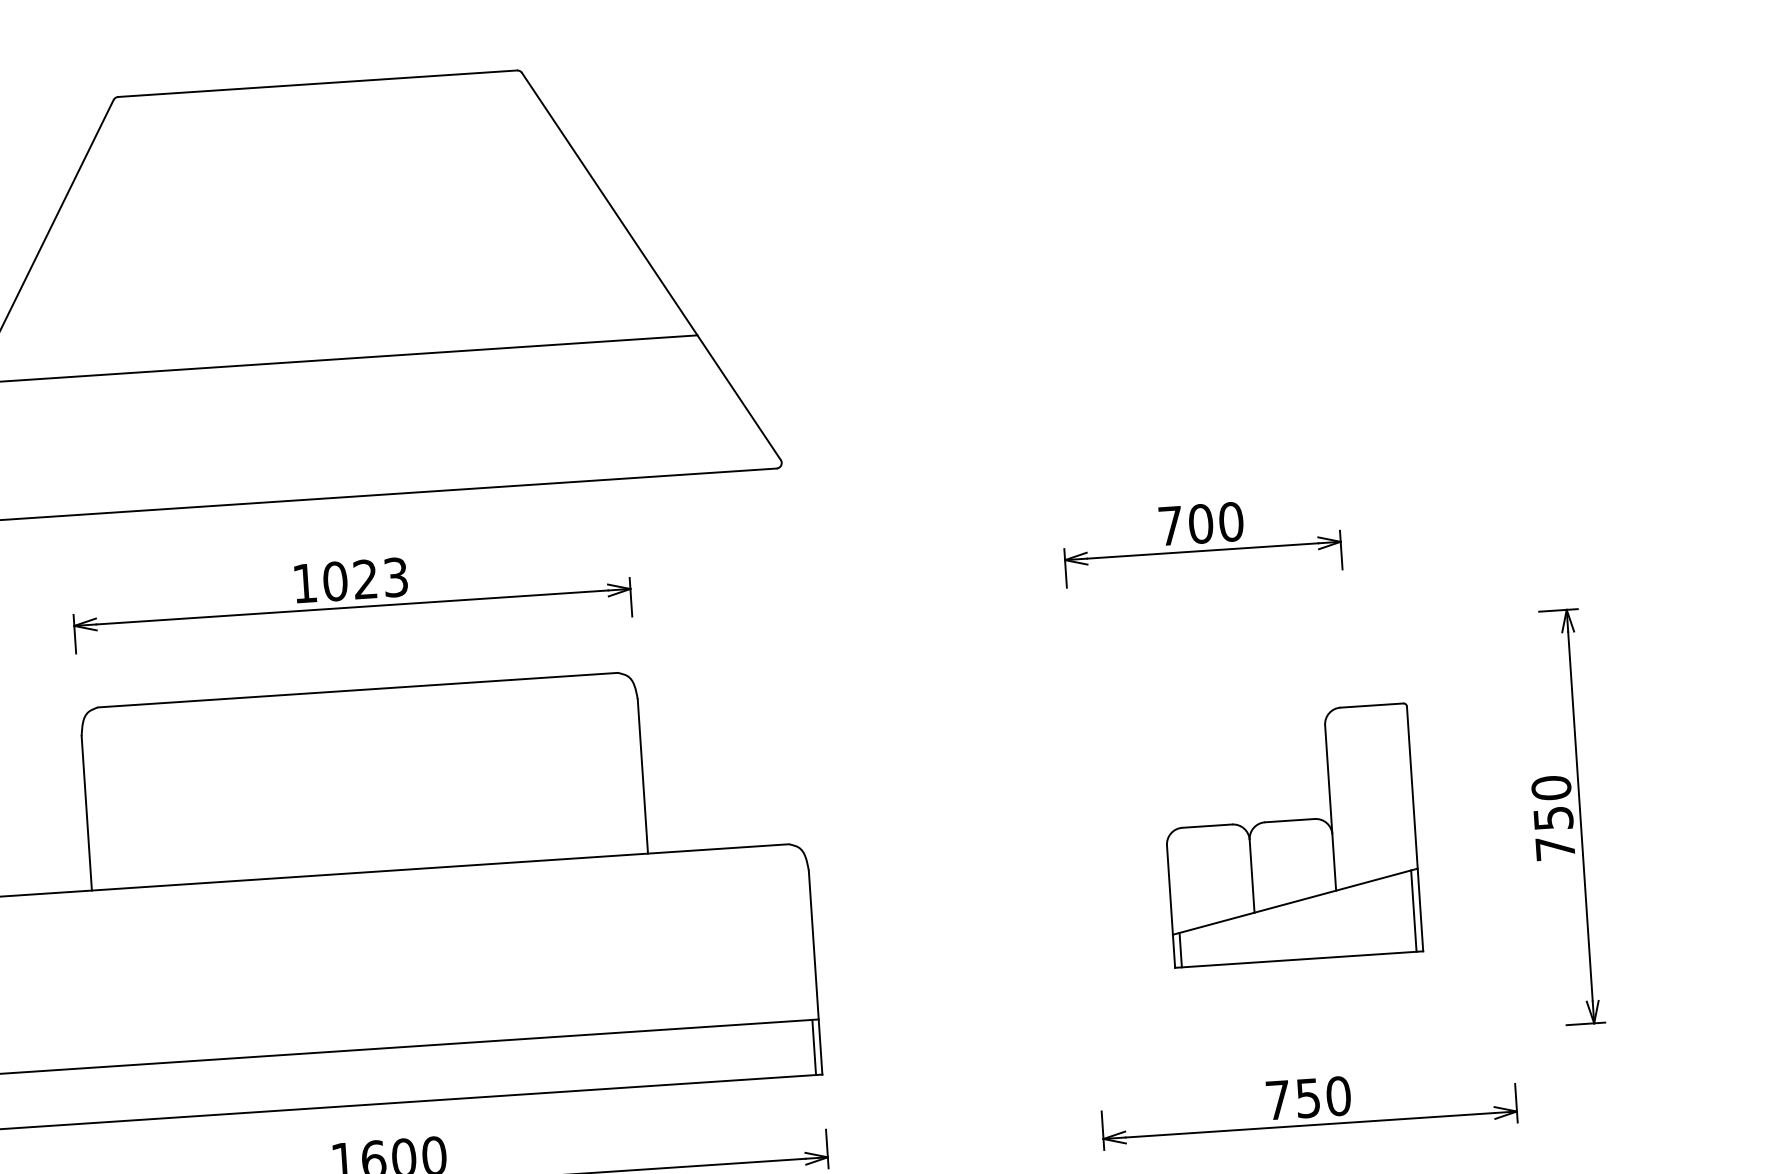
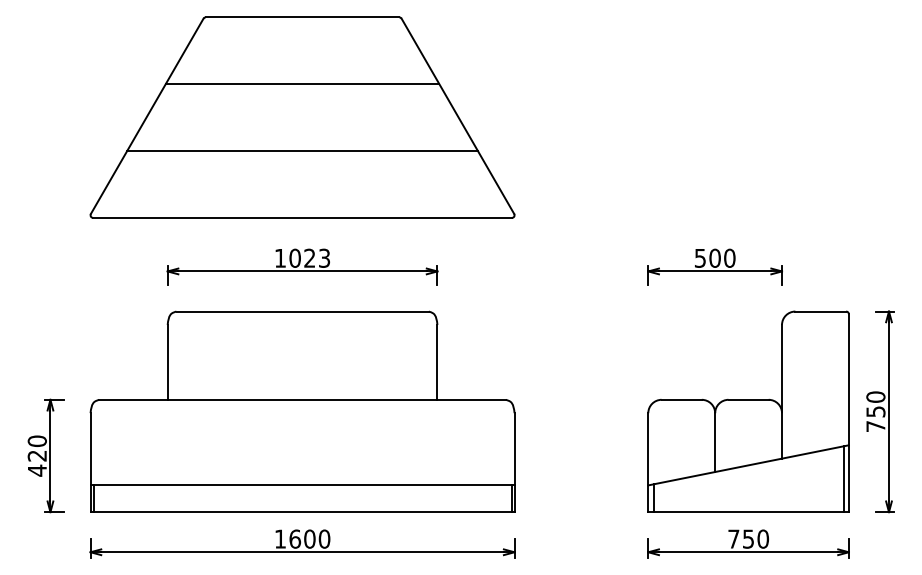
line: (326, 222) -> (302, 84), added
text: (1170, 526) -> (700, 258), 700 -> 500
part: (1290, 835) -> (748, 411), size x1.67

